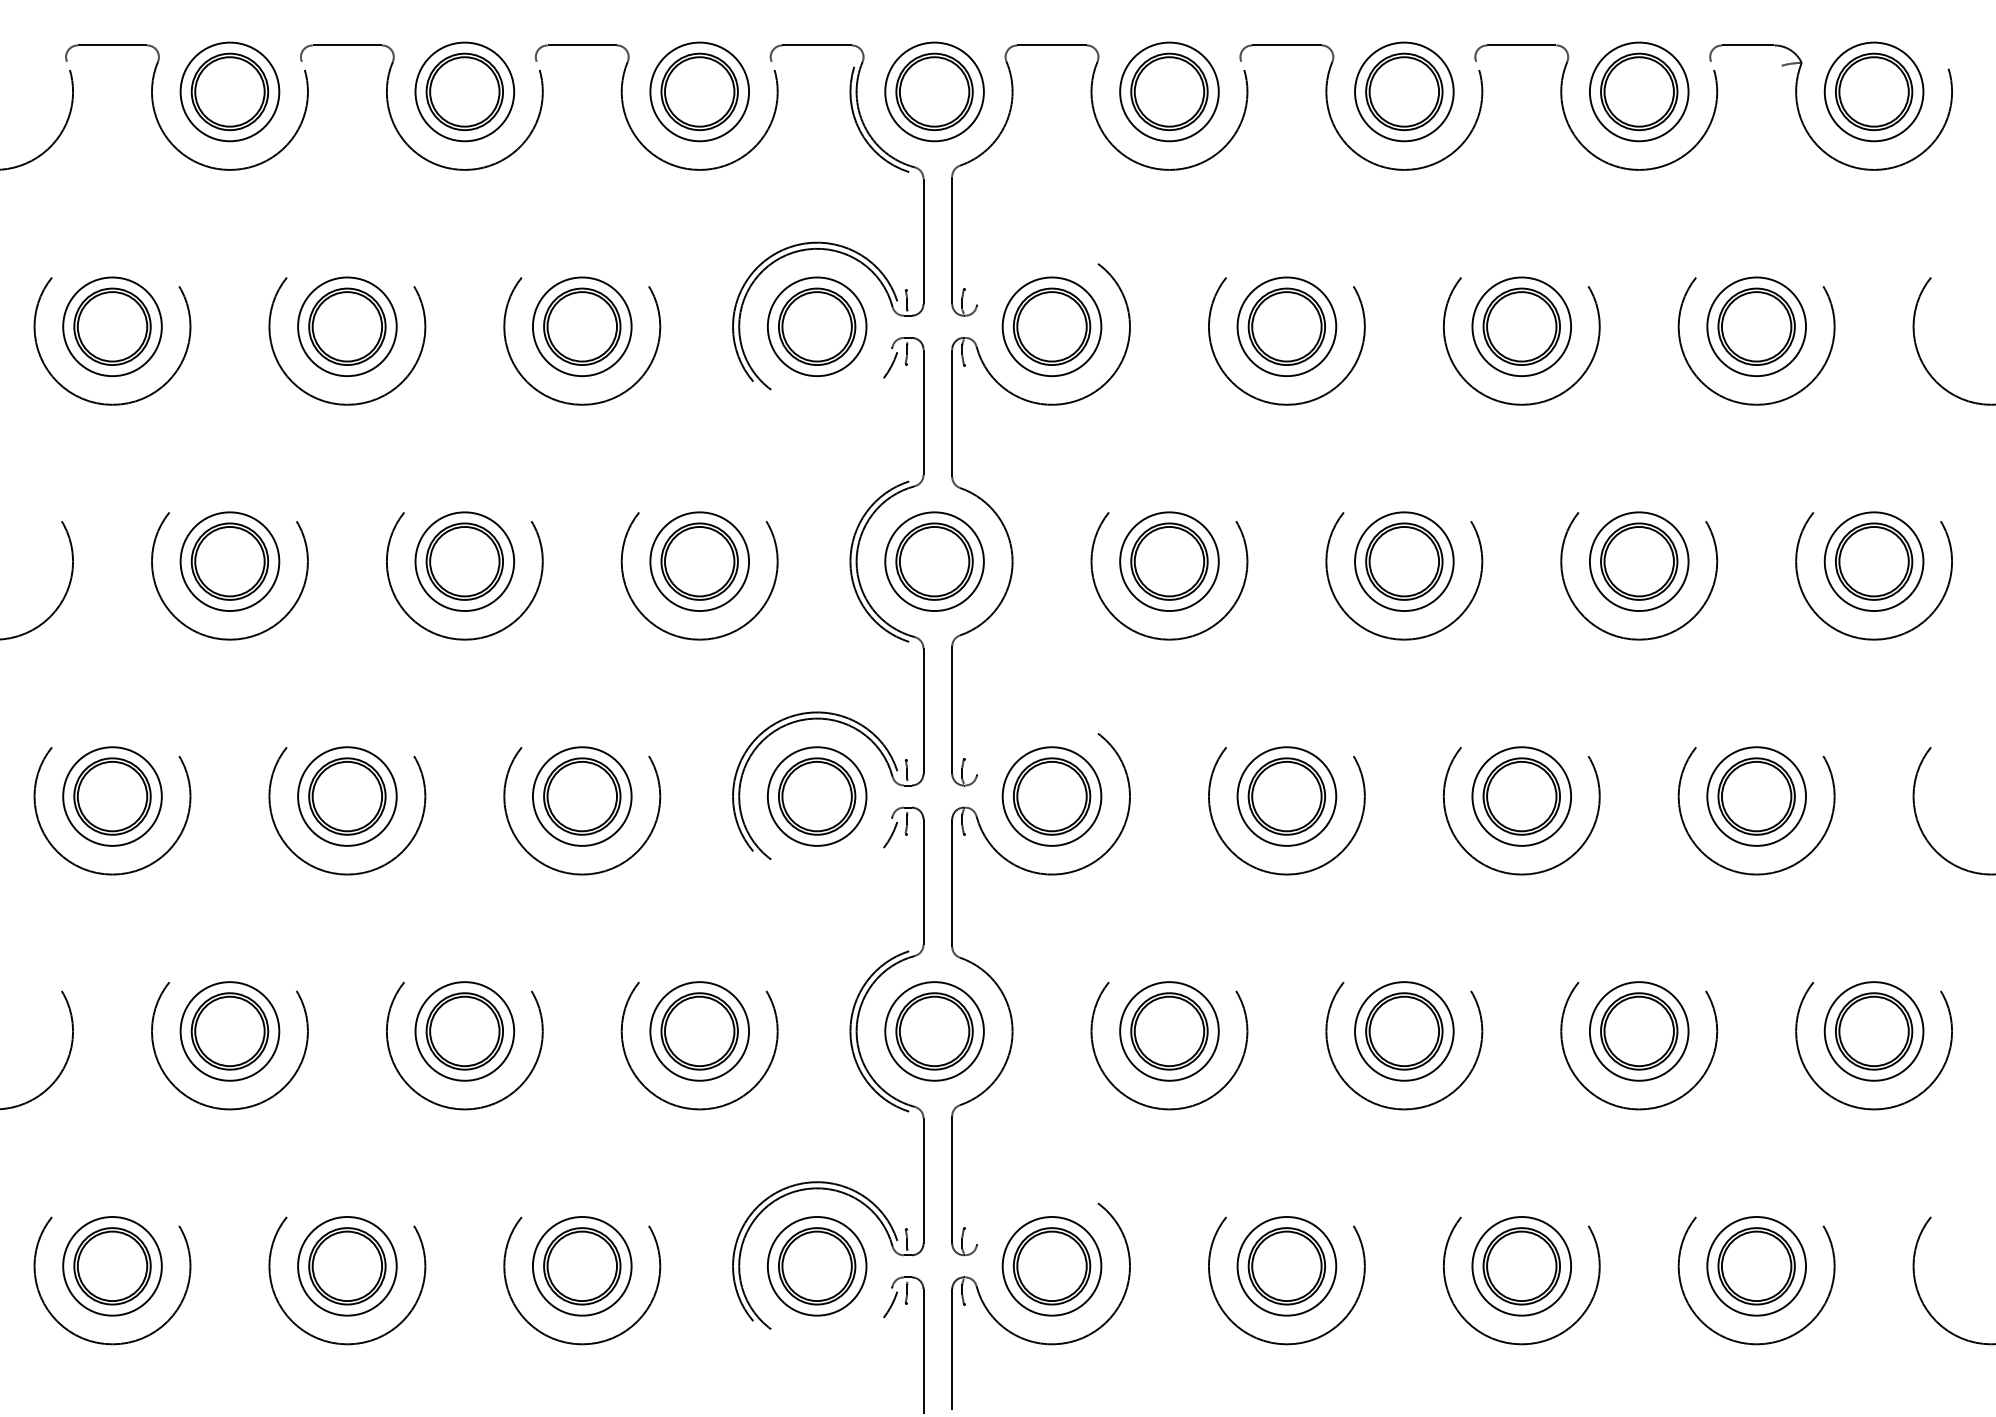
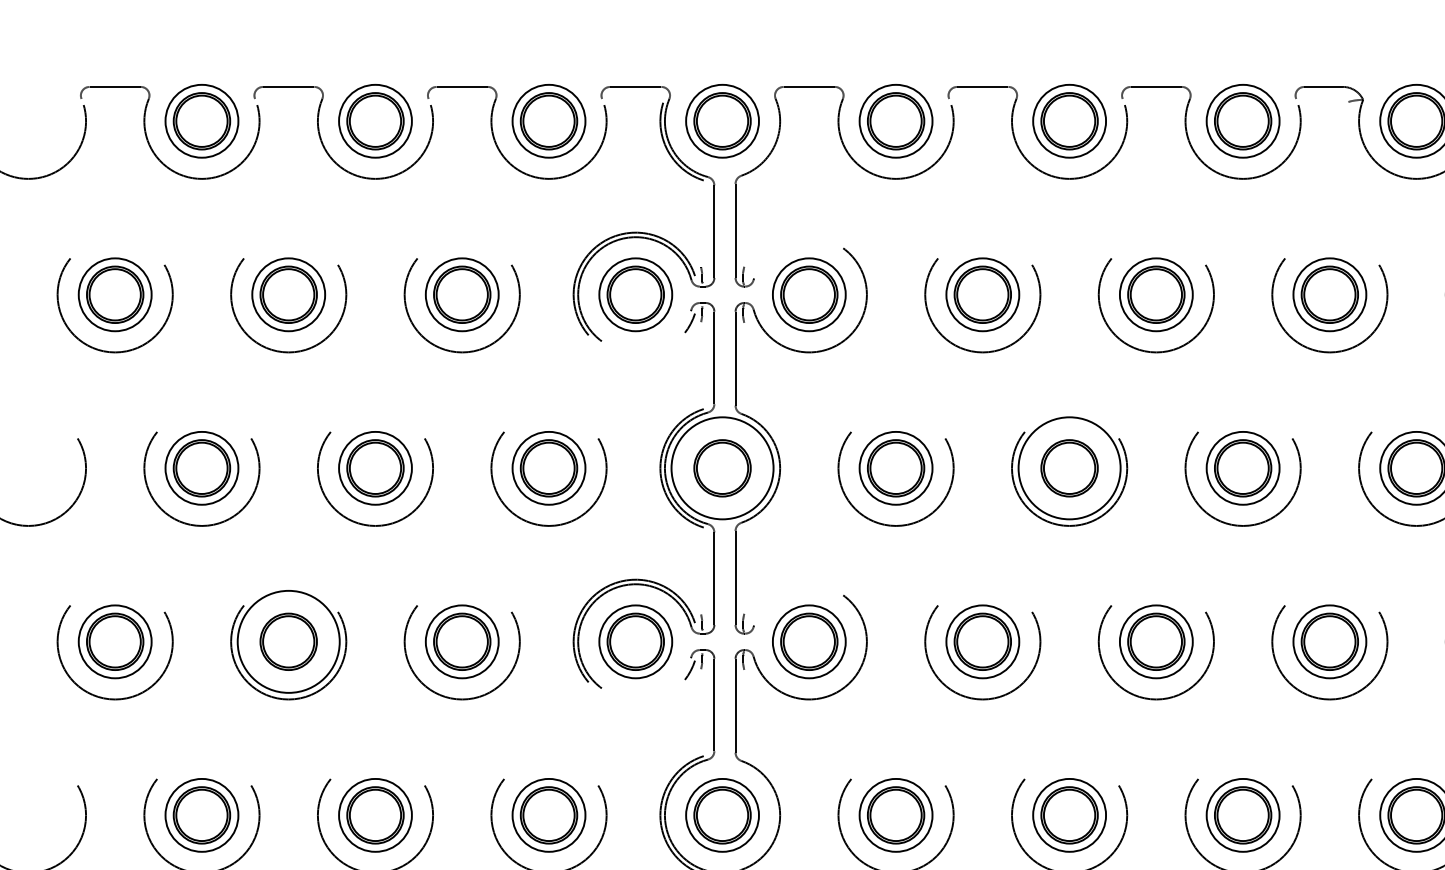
circle: (934, 561) -> (722, 468), size x1.4
circle: (1404, 561) -> (1069, 468), size x1.4
circle: (347, 796) -> (288, 641), size x1.4

